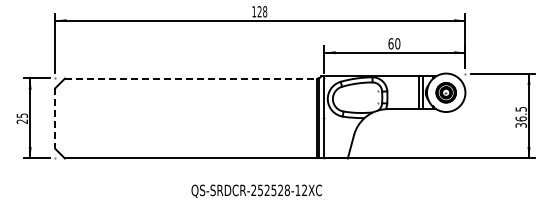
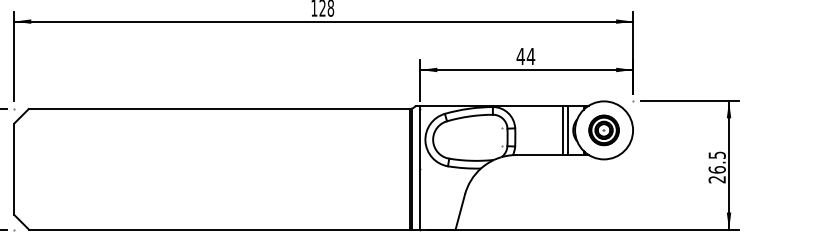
text: (394, 43) -> (526, 56), 60 -> 44
line: (191, 78) -> (219, 108), dashed -> solid
line: (55, 119) -> (14, 170), dashed -> solid
text: (521, 125) -> (717, 179), 36.5 -> 26.5

